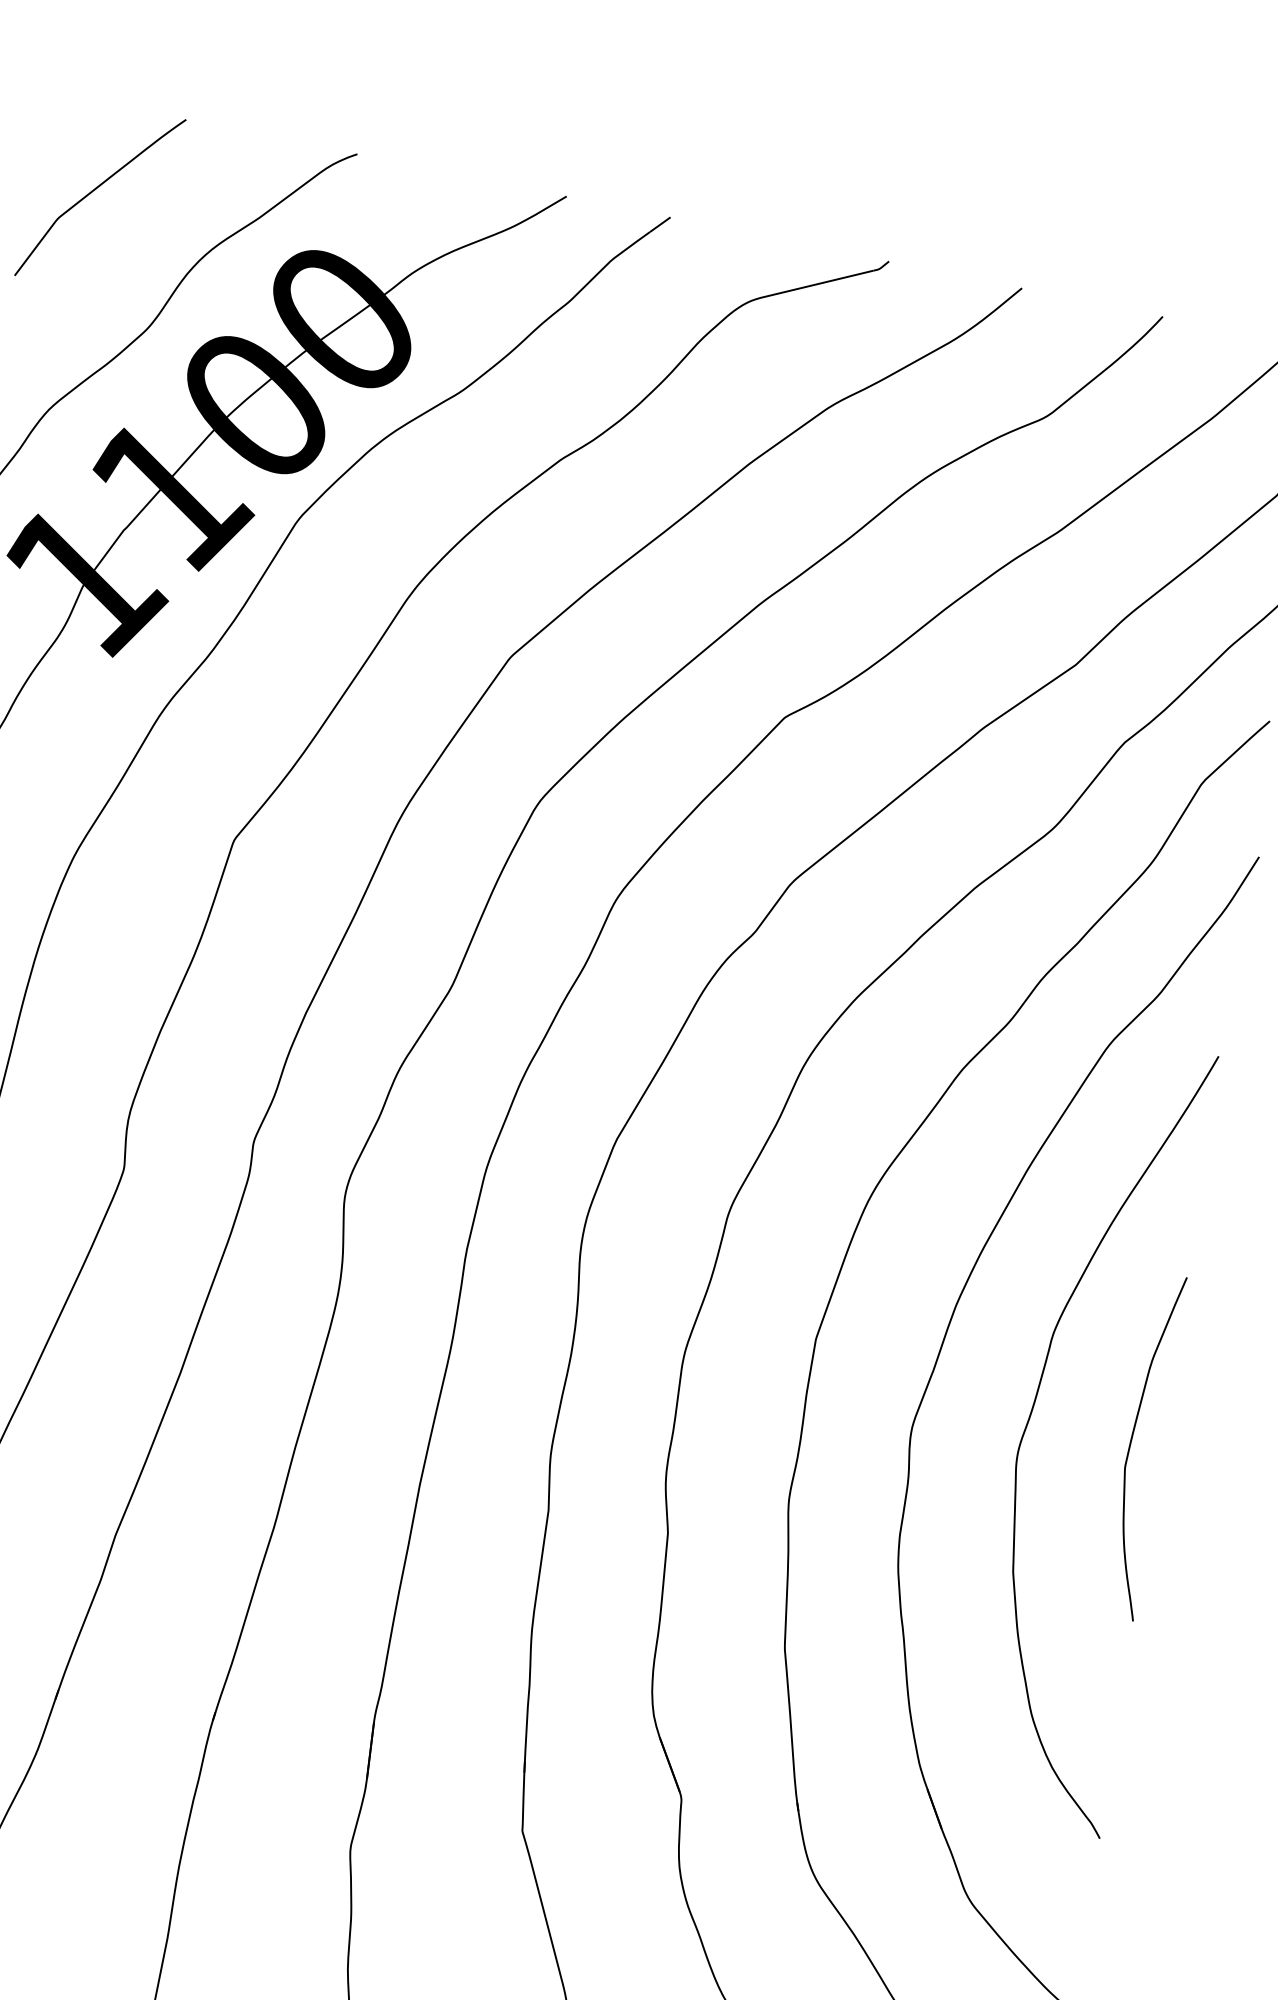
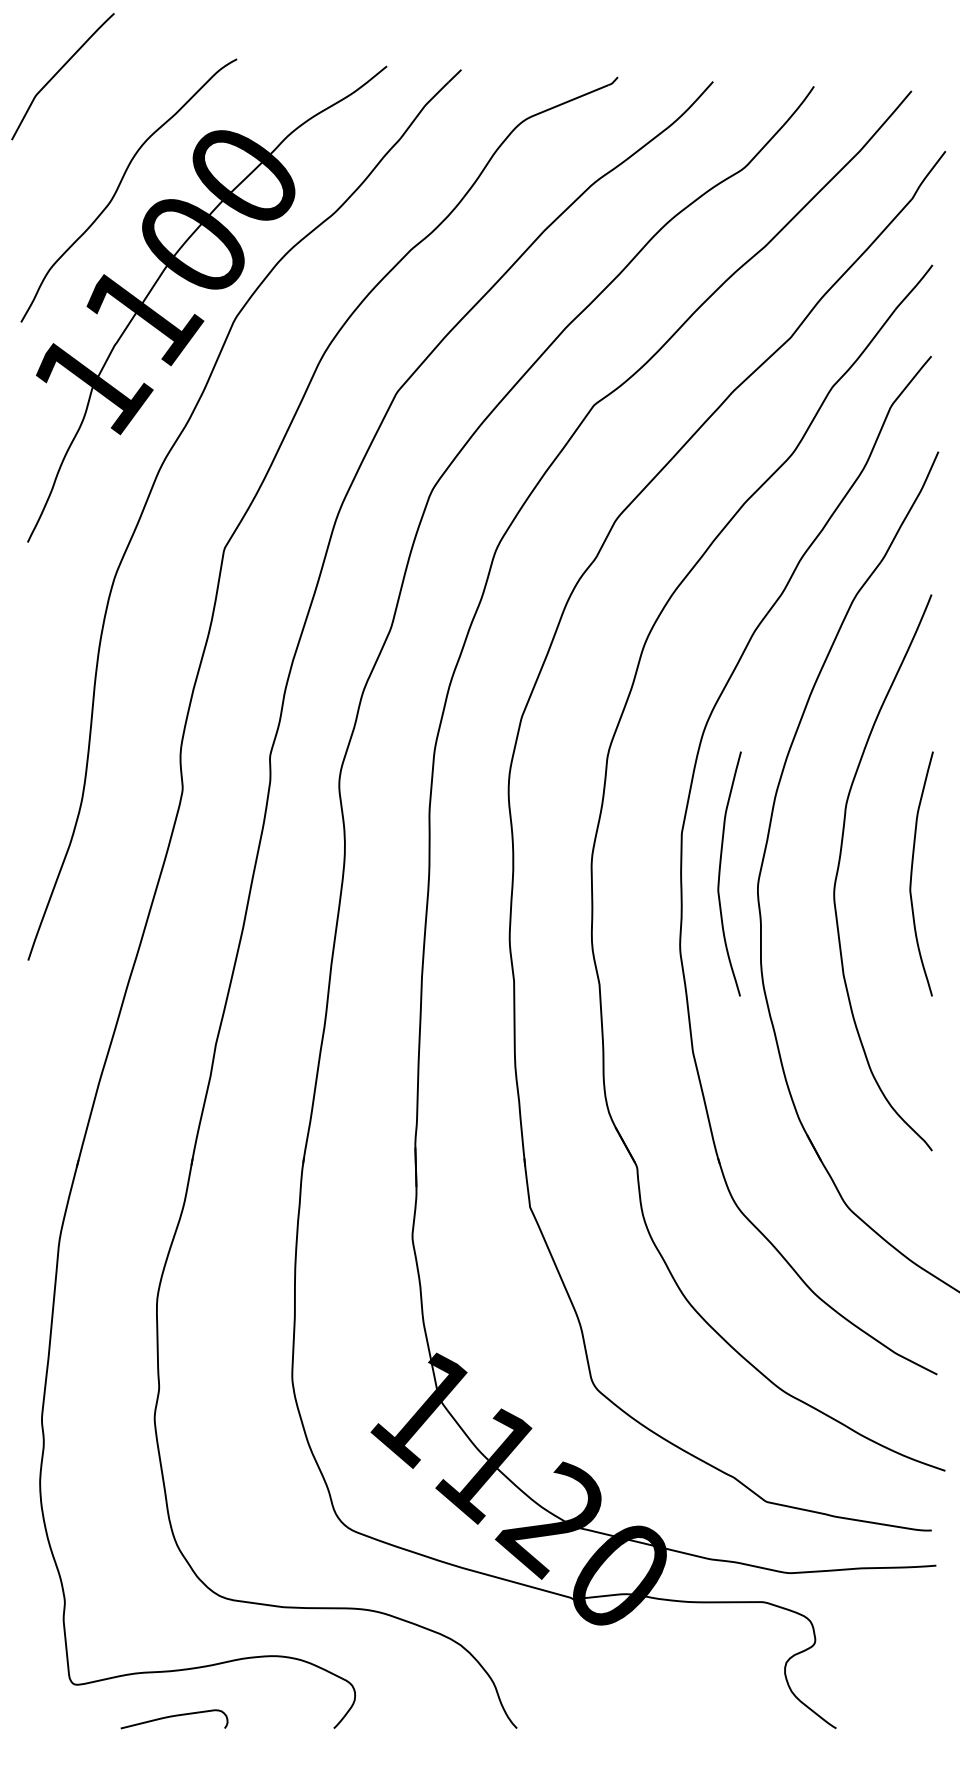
curve: (94, 190) -> (58, 72), moved
curve: (861, 1403) -> (720, 873), added

